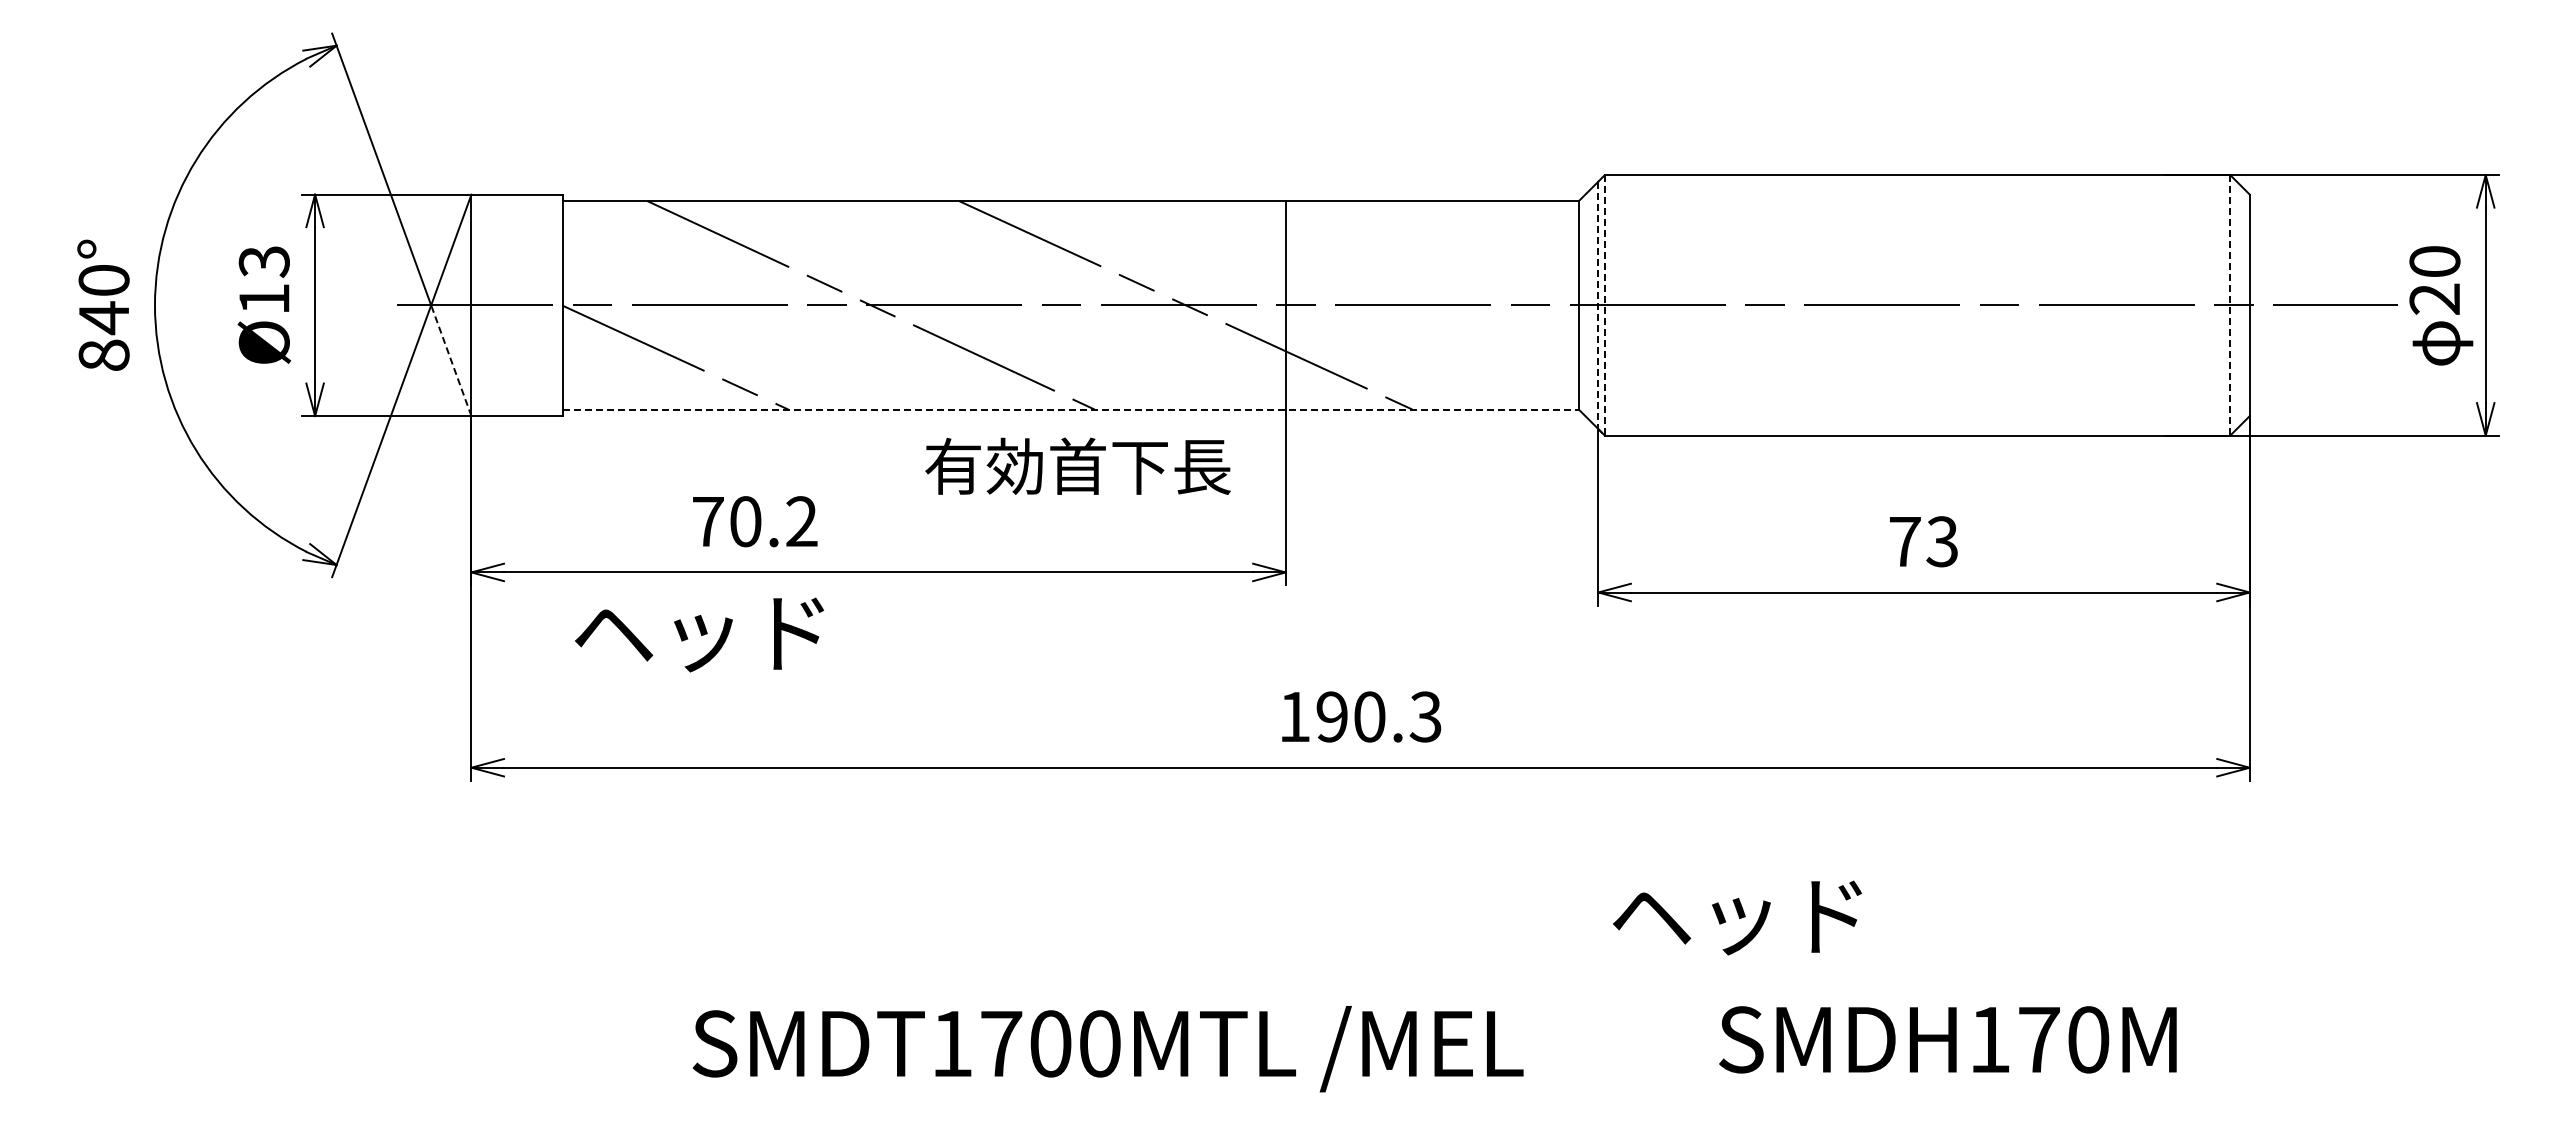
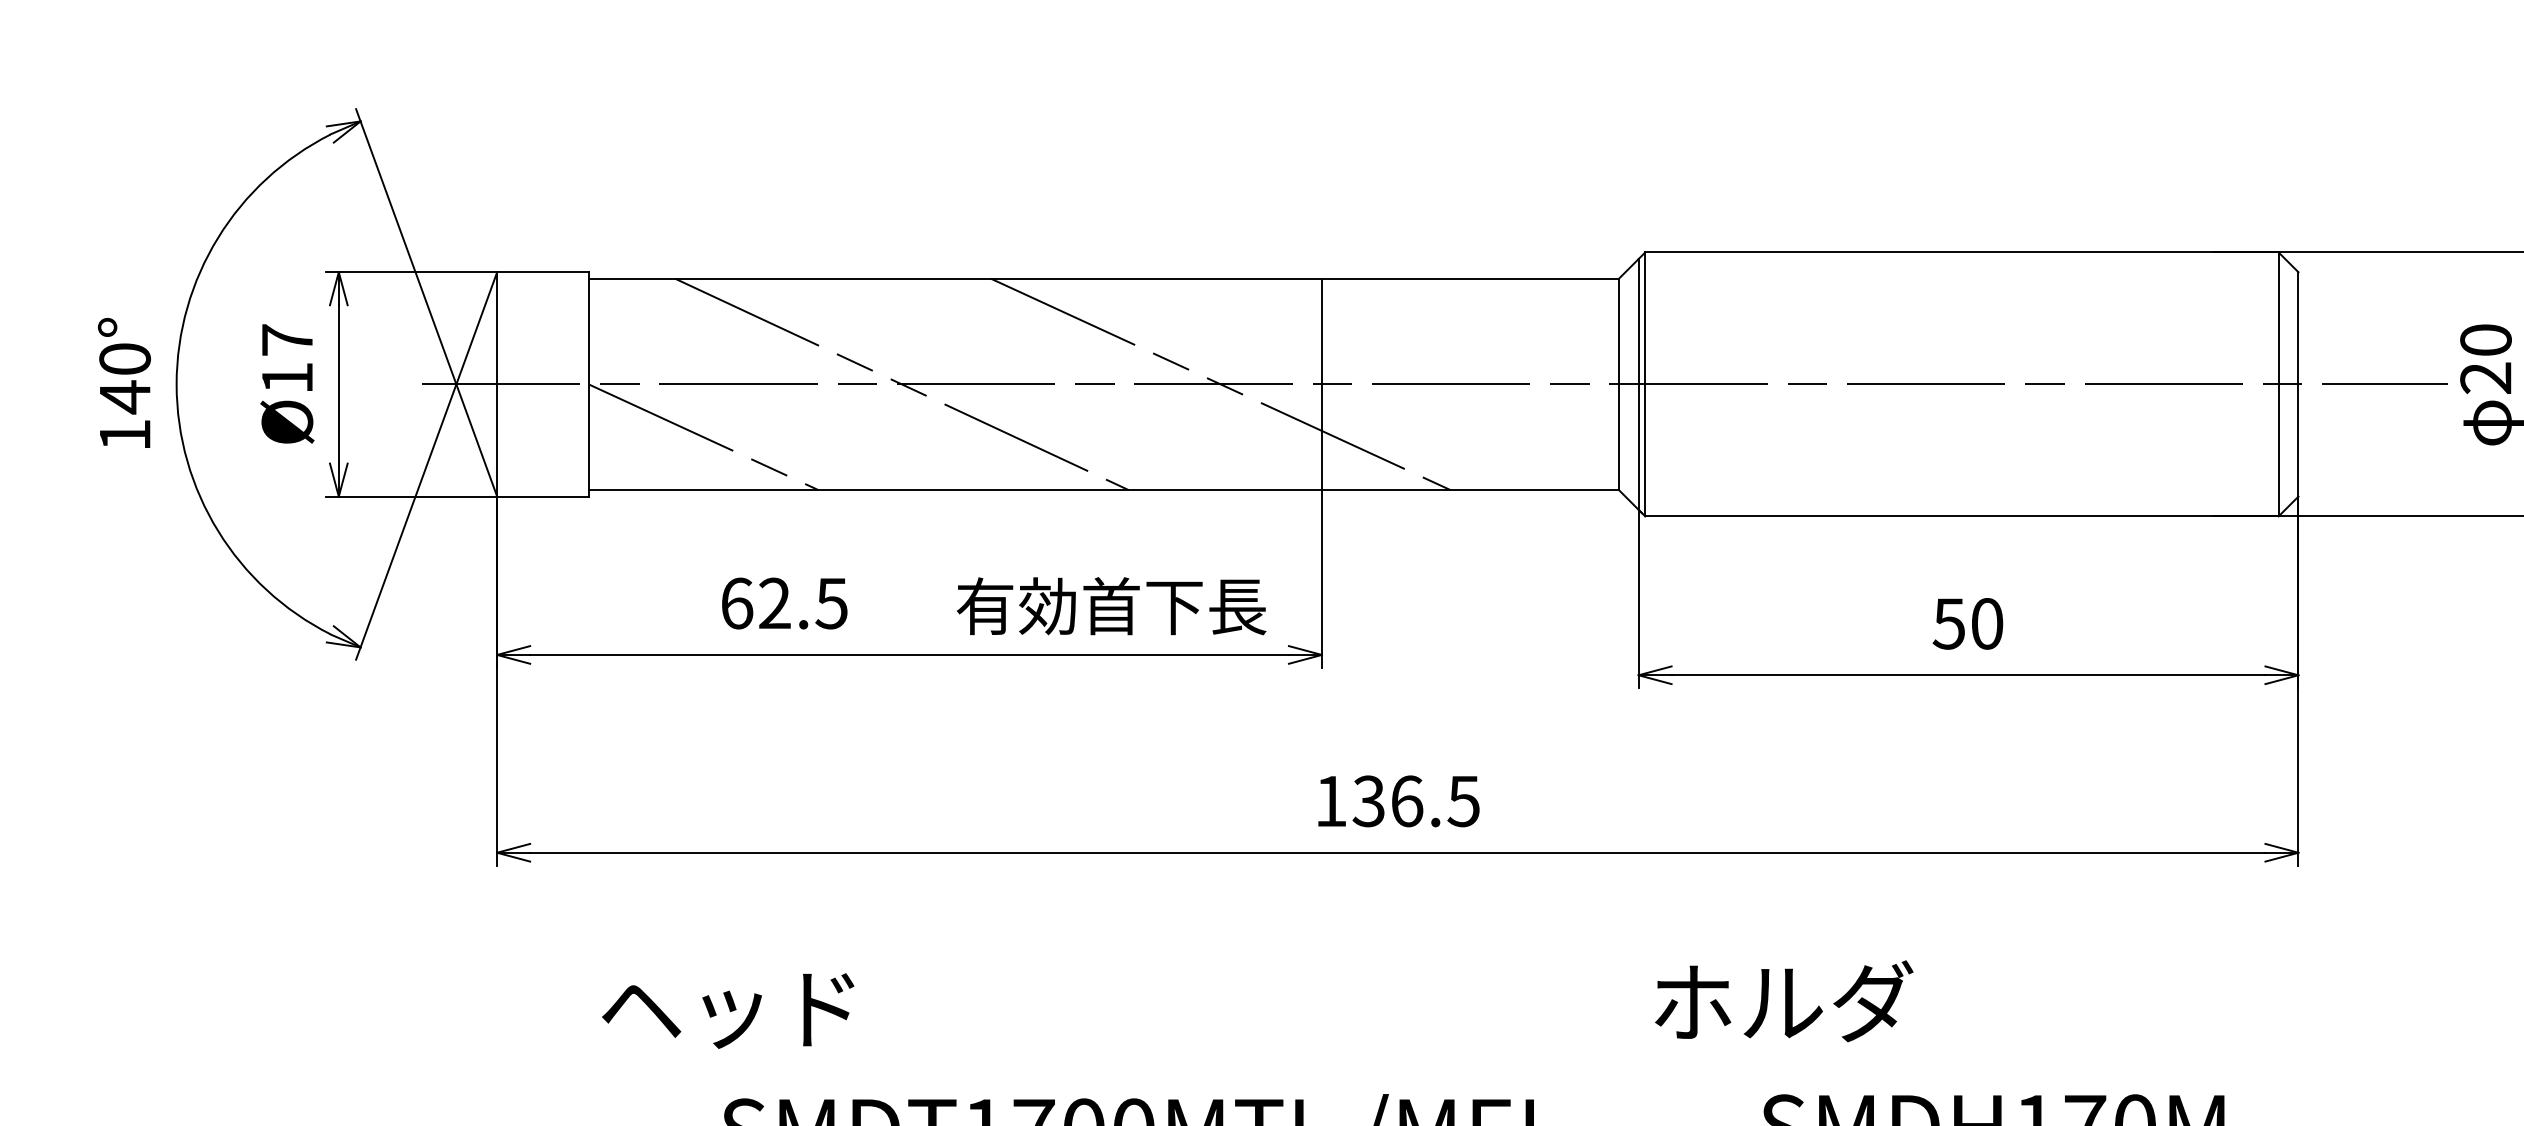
text: (263, 262) -> (286, 341), Ø13 -> Ø17
line: (1598, 305) -> (1638, 384), dashed -> solid
line: (1604, 305) -> (1644, 384), dashed -> solid
line: (2230, 305) -> (2278, 384), dashed -> solid
text: (103, 354) -> (124, 434), 840° -> 140°
line: (451, 360) -> (476, 440), dashed -> solid
line: (1071, 409) -> (1104, 489), dashed -> solid
text: (1077, 465) -> (1111, 605), moved
text: (755, 521) -> (784, 603), 70.2 -> 62.5
text: (1923, 541) -> (1967, 623), 73 -> 50
text: (699, 634) -> (728, 1010), moved
text: (1378, 716) -> (1415, 800), 190.3 -> 136.5
text: (1741, 914) -> (1783, 1001), ヘッド -> ホルダ

